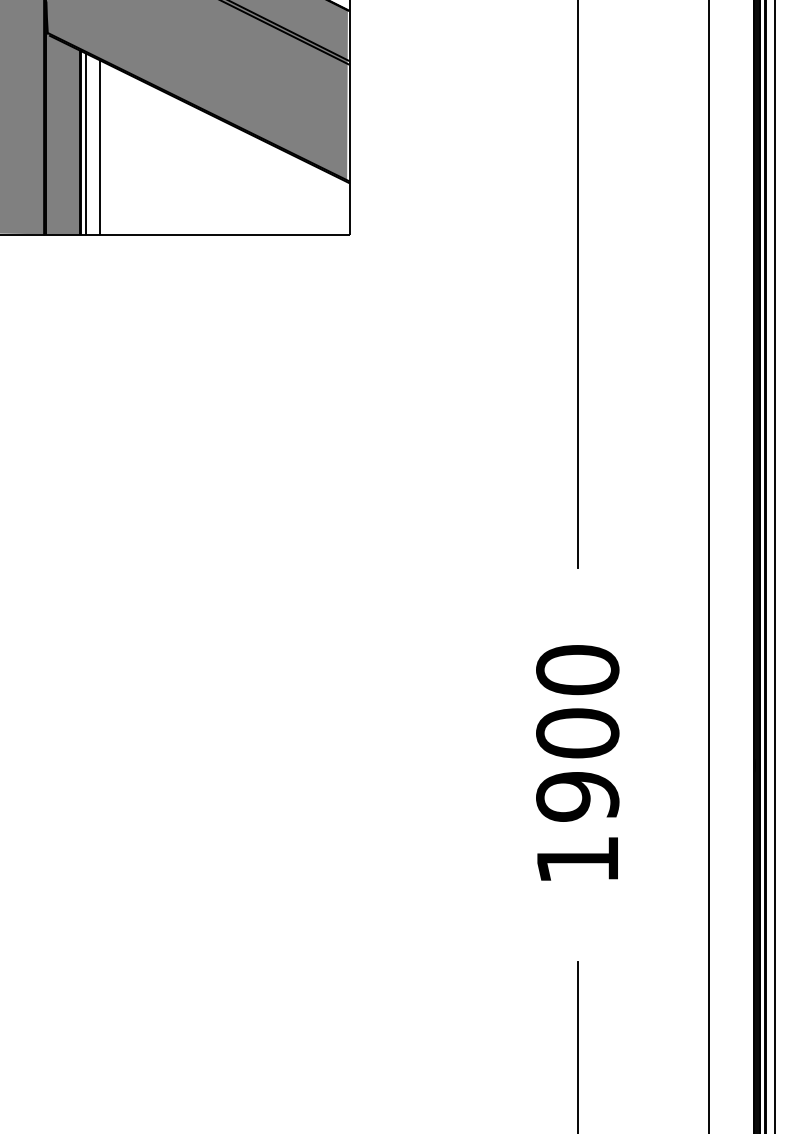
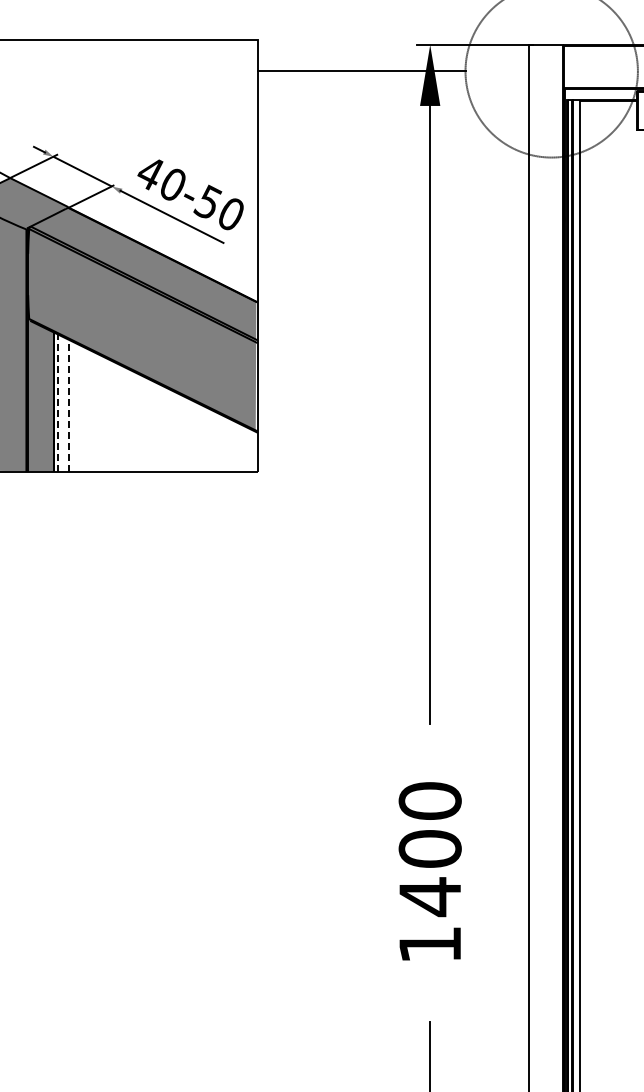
line: (86, 143) -> (58, 402), solid -> dashed
line: (99, 145) -> (68, 404), solid -> dashed
text: (576, 797) -> (429, 897), 1900 -> 1400

